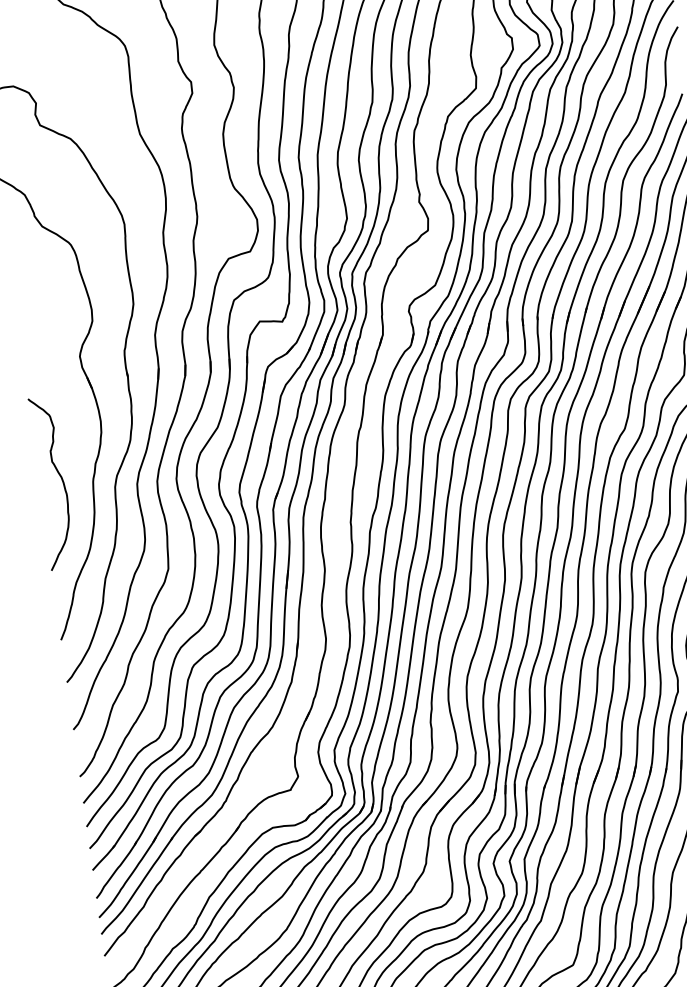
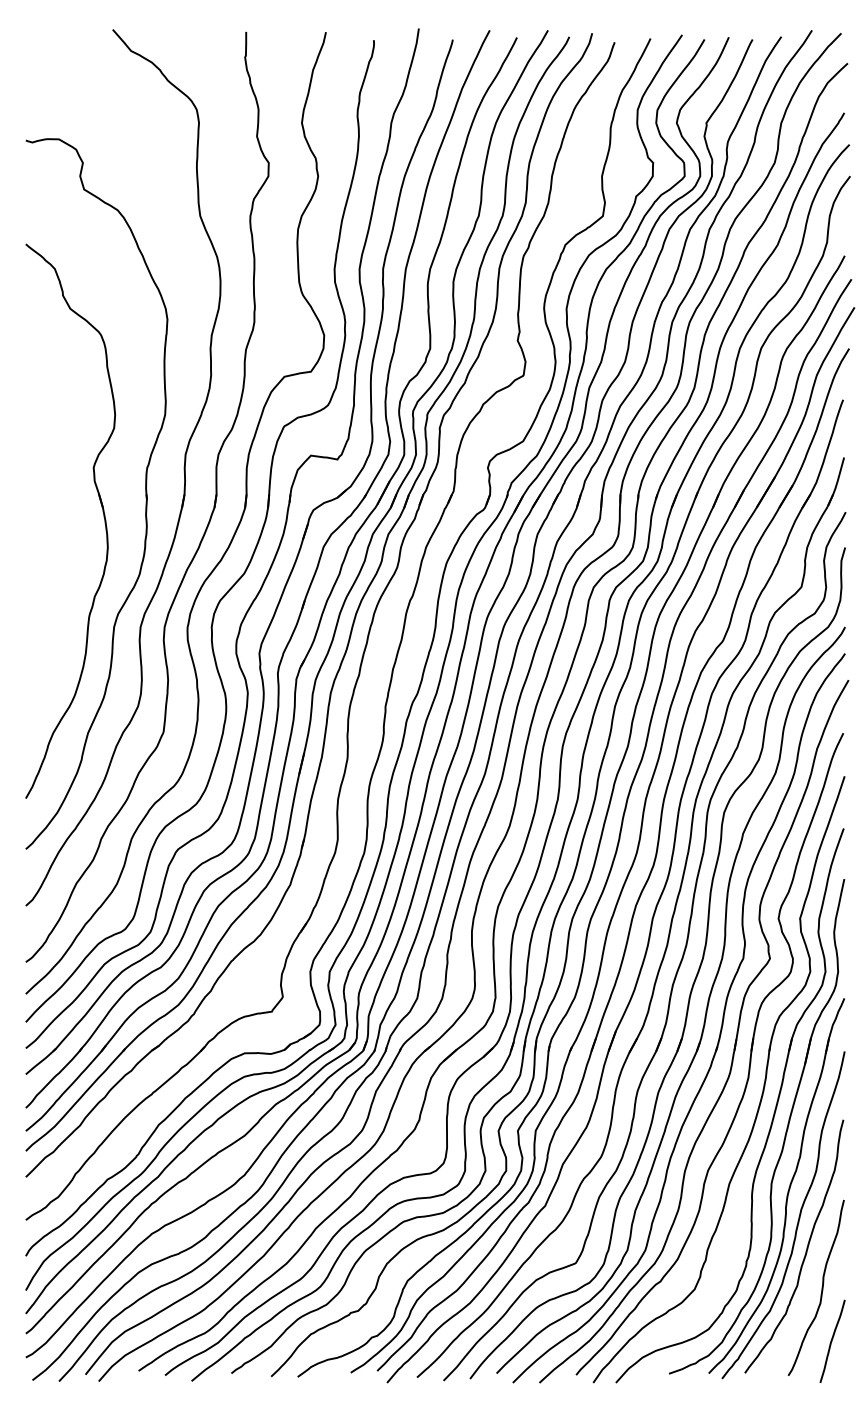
curve: (61, 481) -> (52, 611), removed

